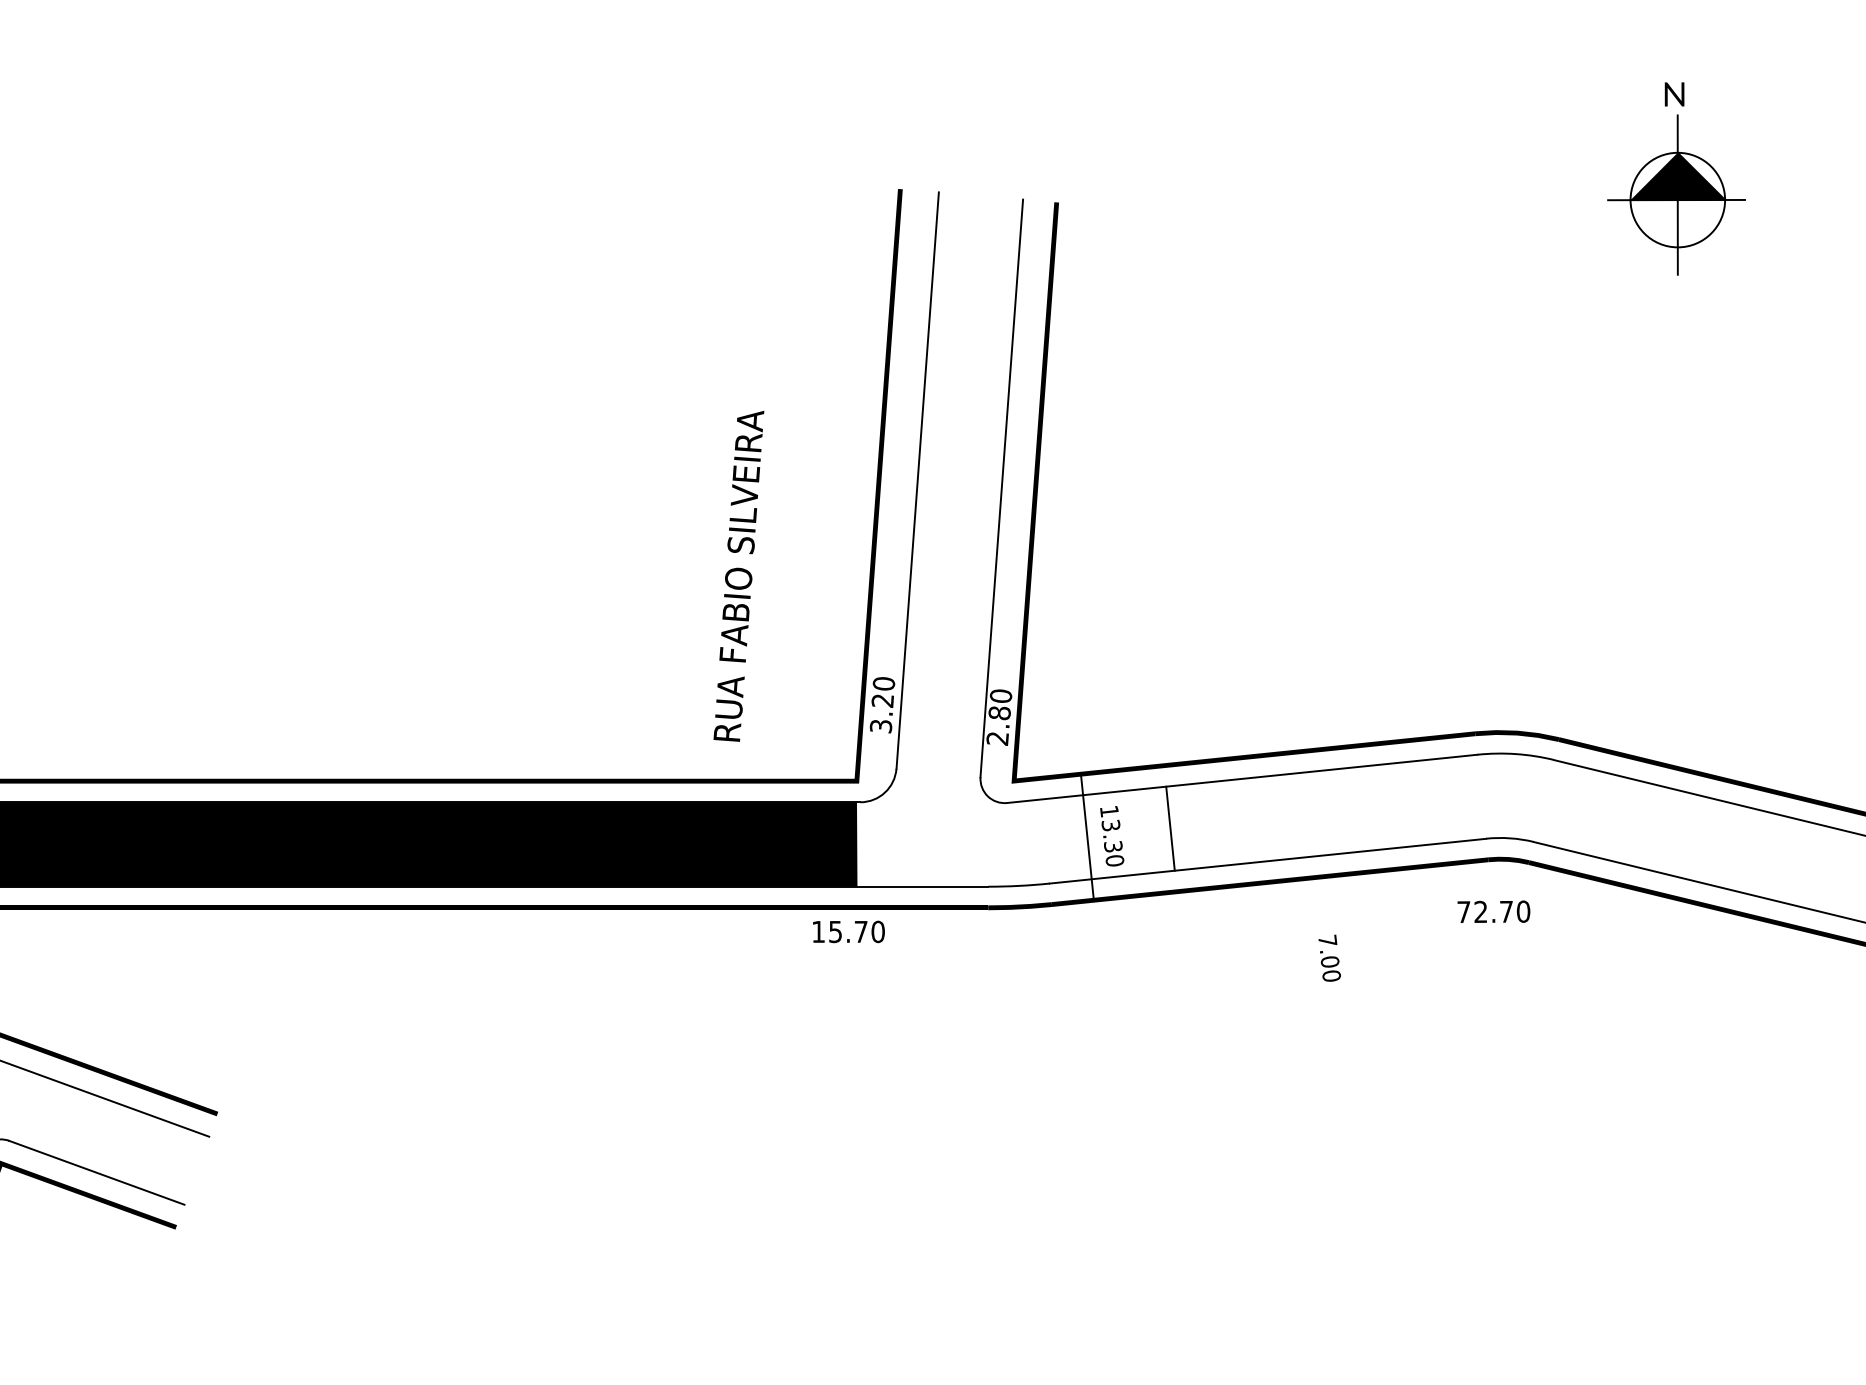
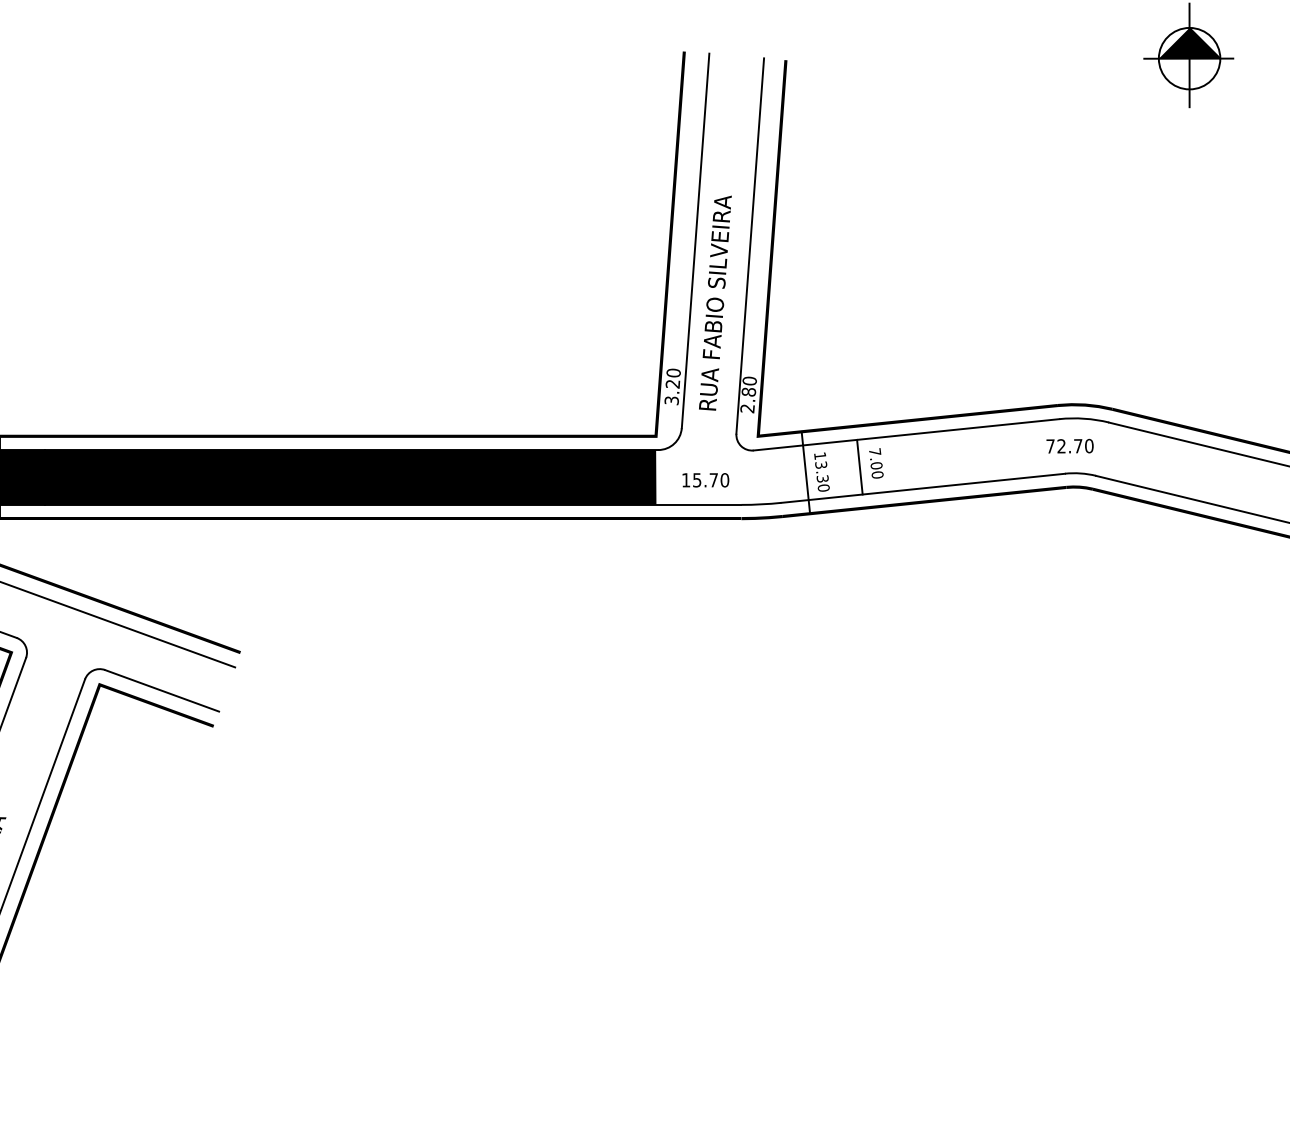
text: (739, 575) -> (715, 302), moved
text: (1493, 910) -> (1069, 445), moved
text: (848, 932) -> (705, 480), moved
text: (1329, 958) -> (876, 463), moved

